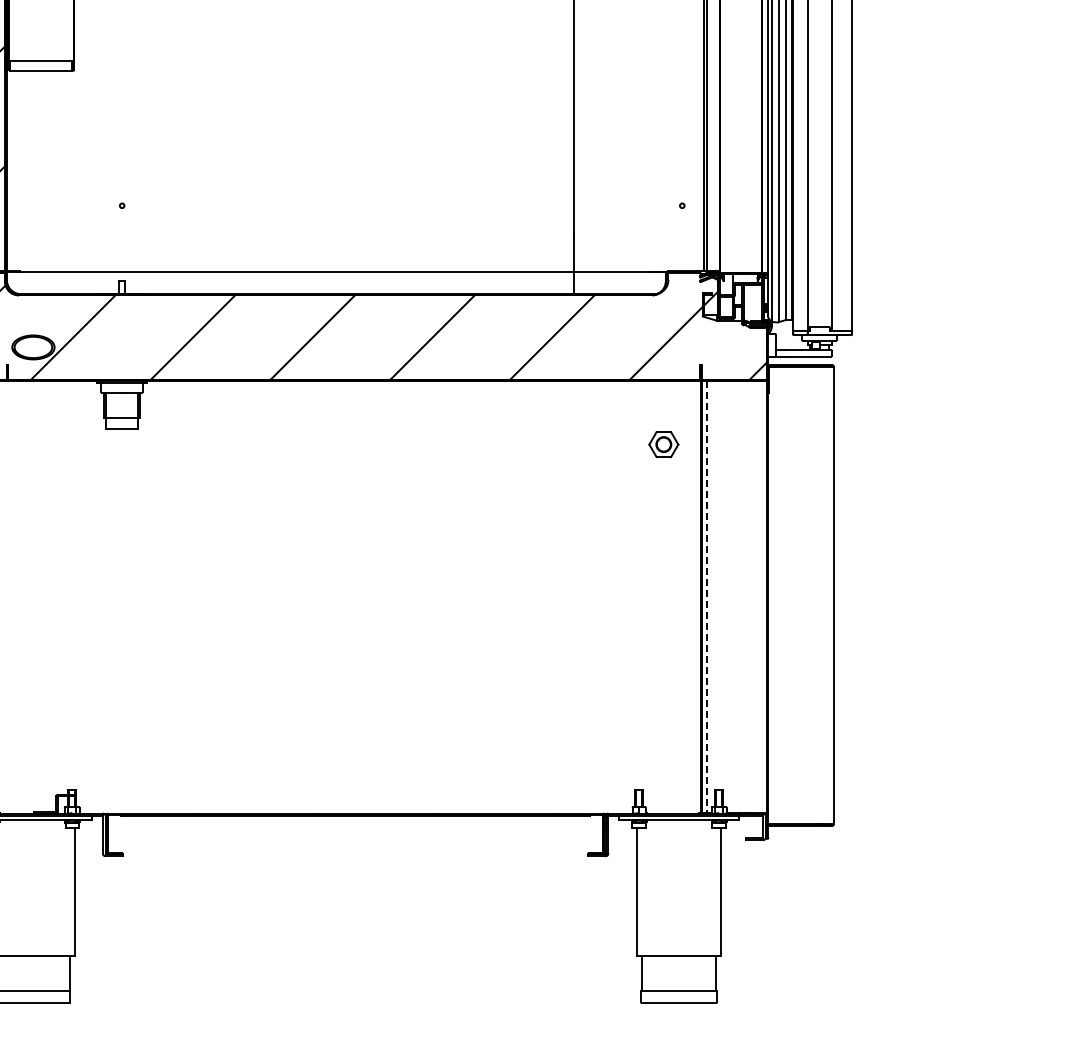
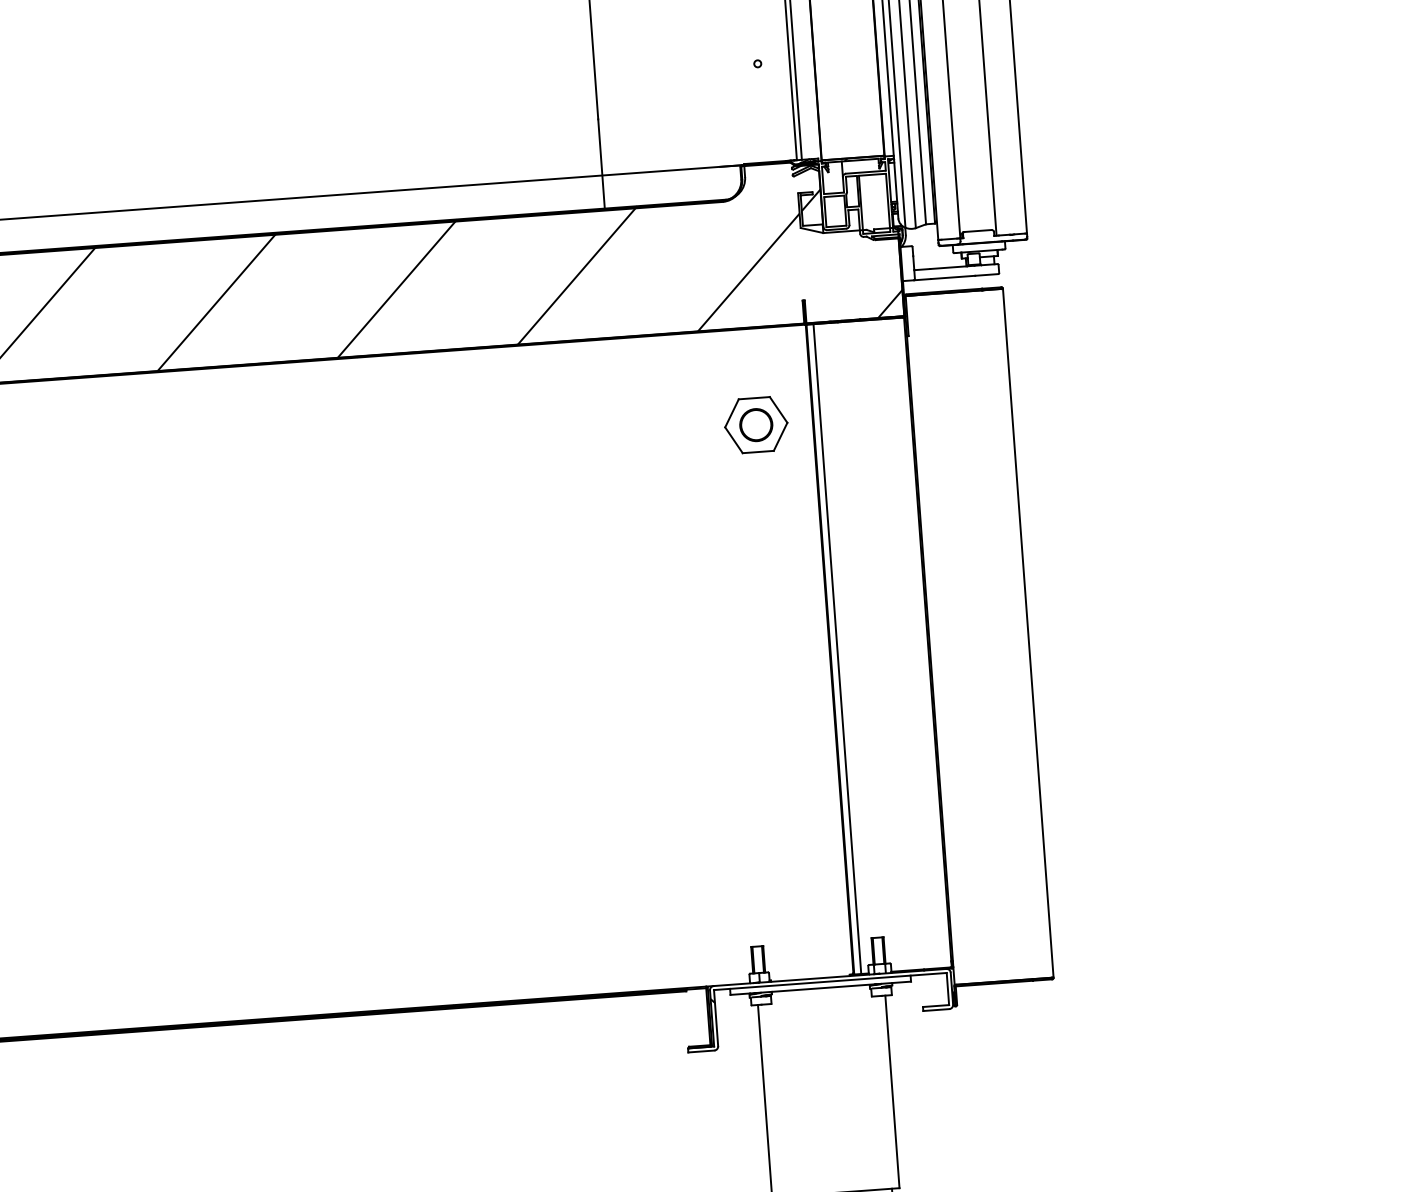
part: (663, 444) -> (755, 424), size x1.43
line: (706, 597) -> (837, 650), dashed -> solid

